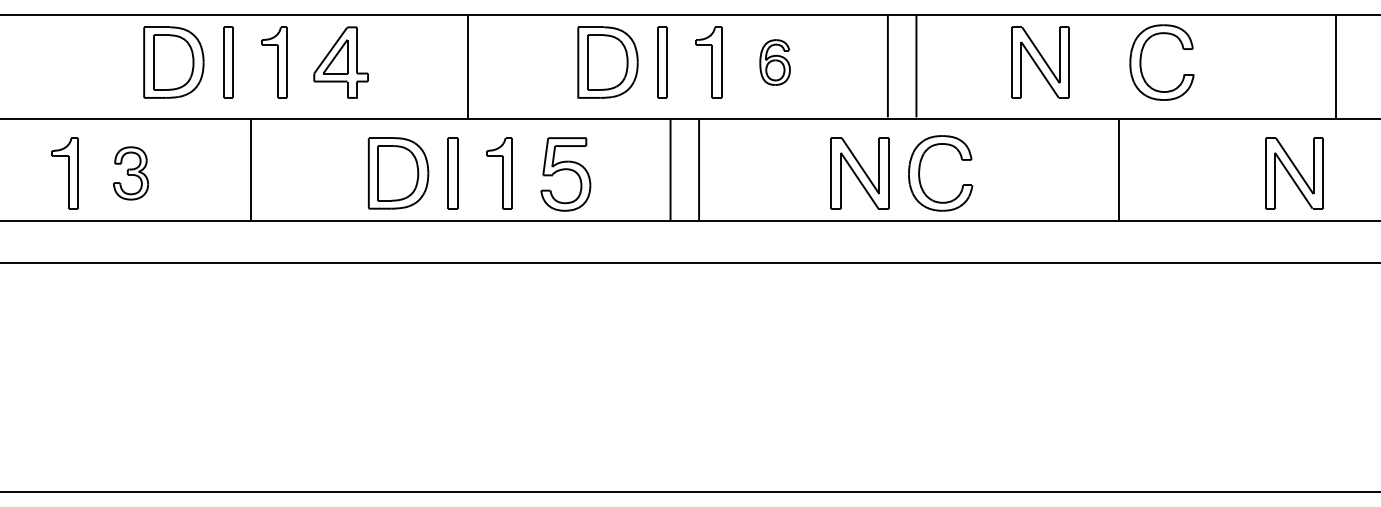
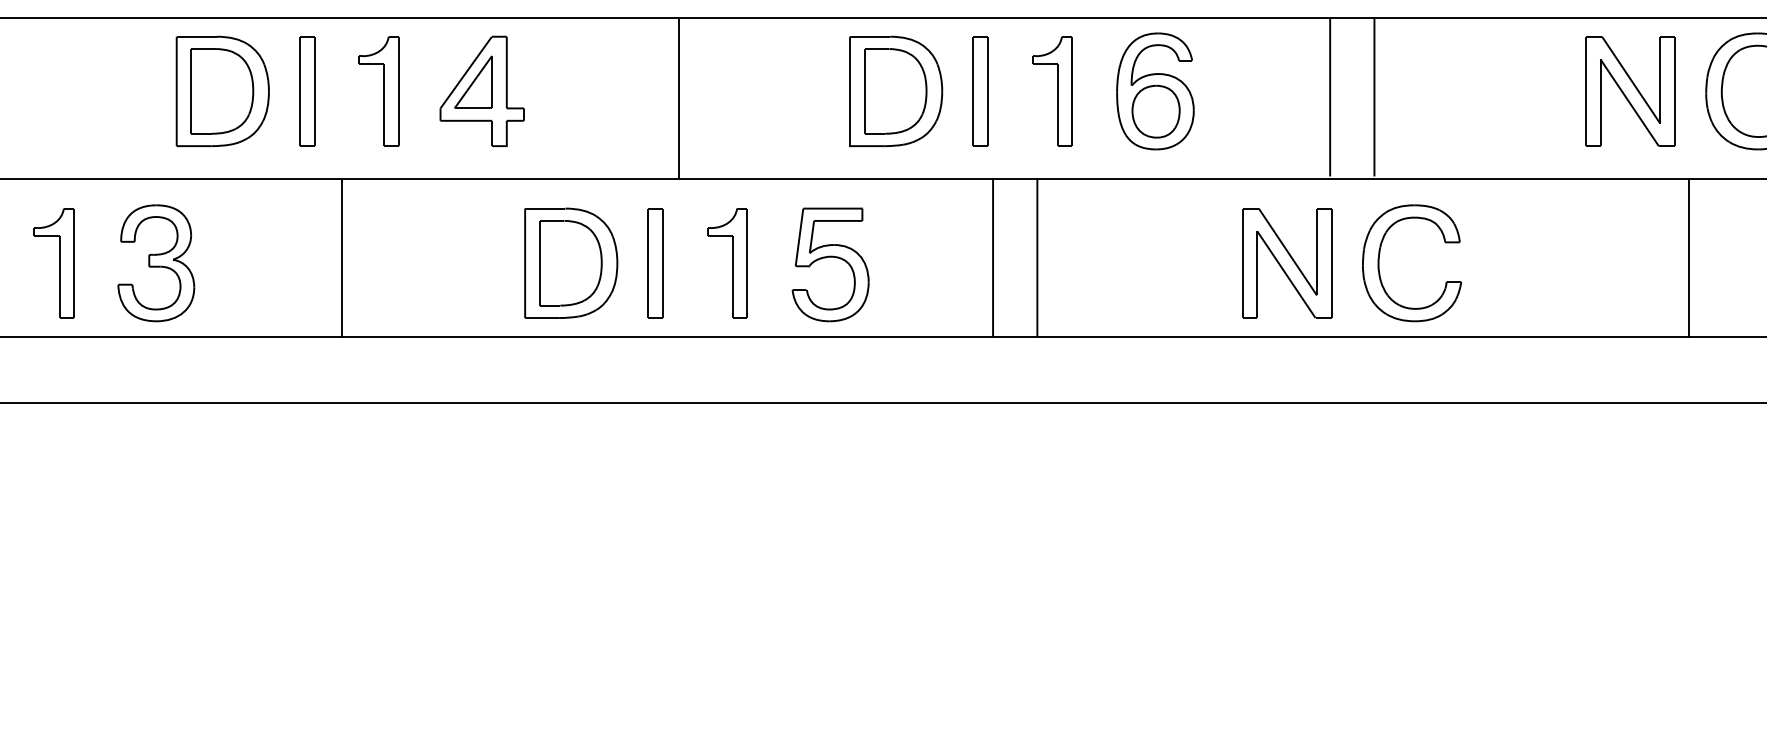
part: (774, 62) -> (1154, 91), size x1.67
part: (1040, 62) -> (1630, 91), moved
part: (130, 173) -> (155, 263), size x1.43

